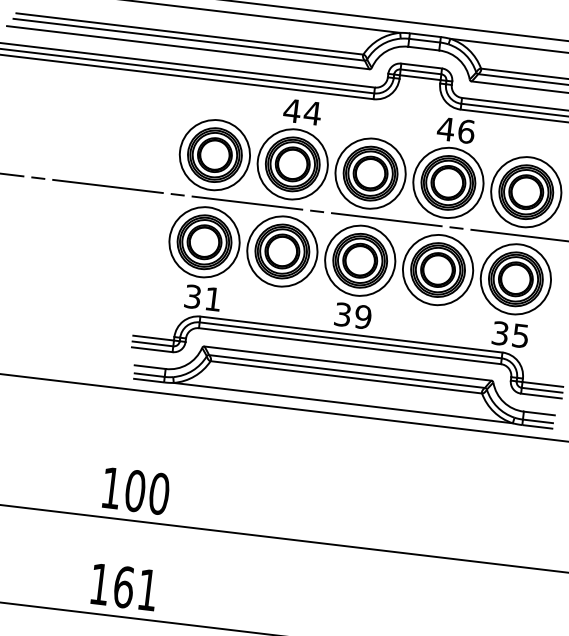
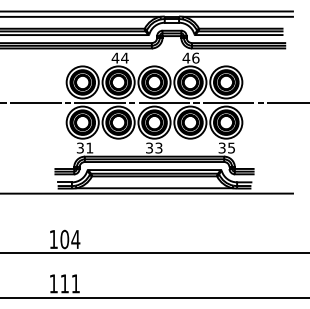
text: (362, 315) -> (158, 147), 39 -> 33
text: (158, 493) -> (75, 239), 100 -> 104
text: (123, 586) -> (64, 283), 161 -> 111

